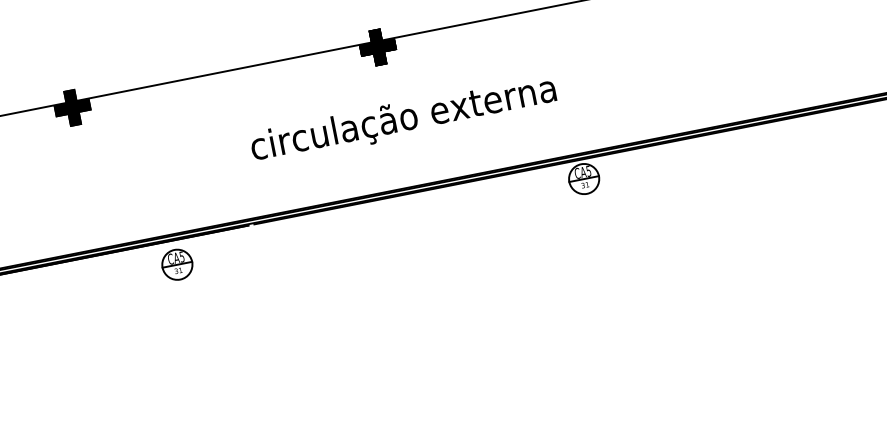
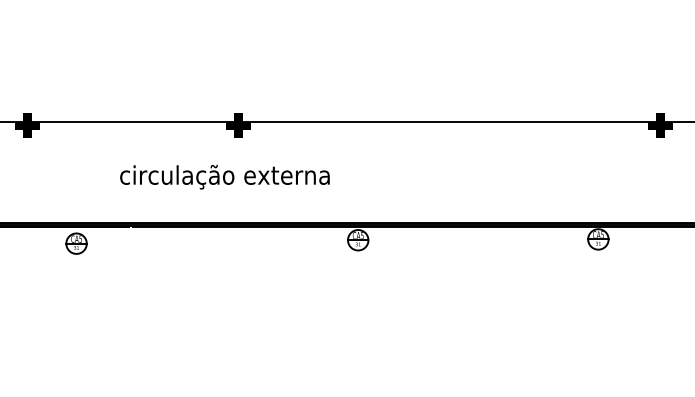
text: (402, 119) -> (224, 176), moved

